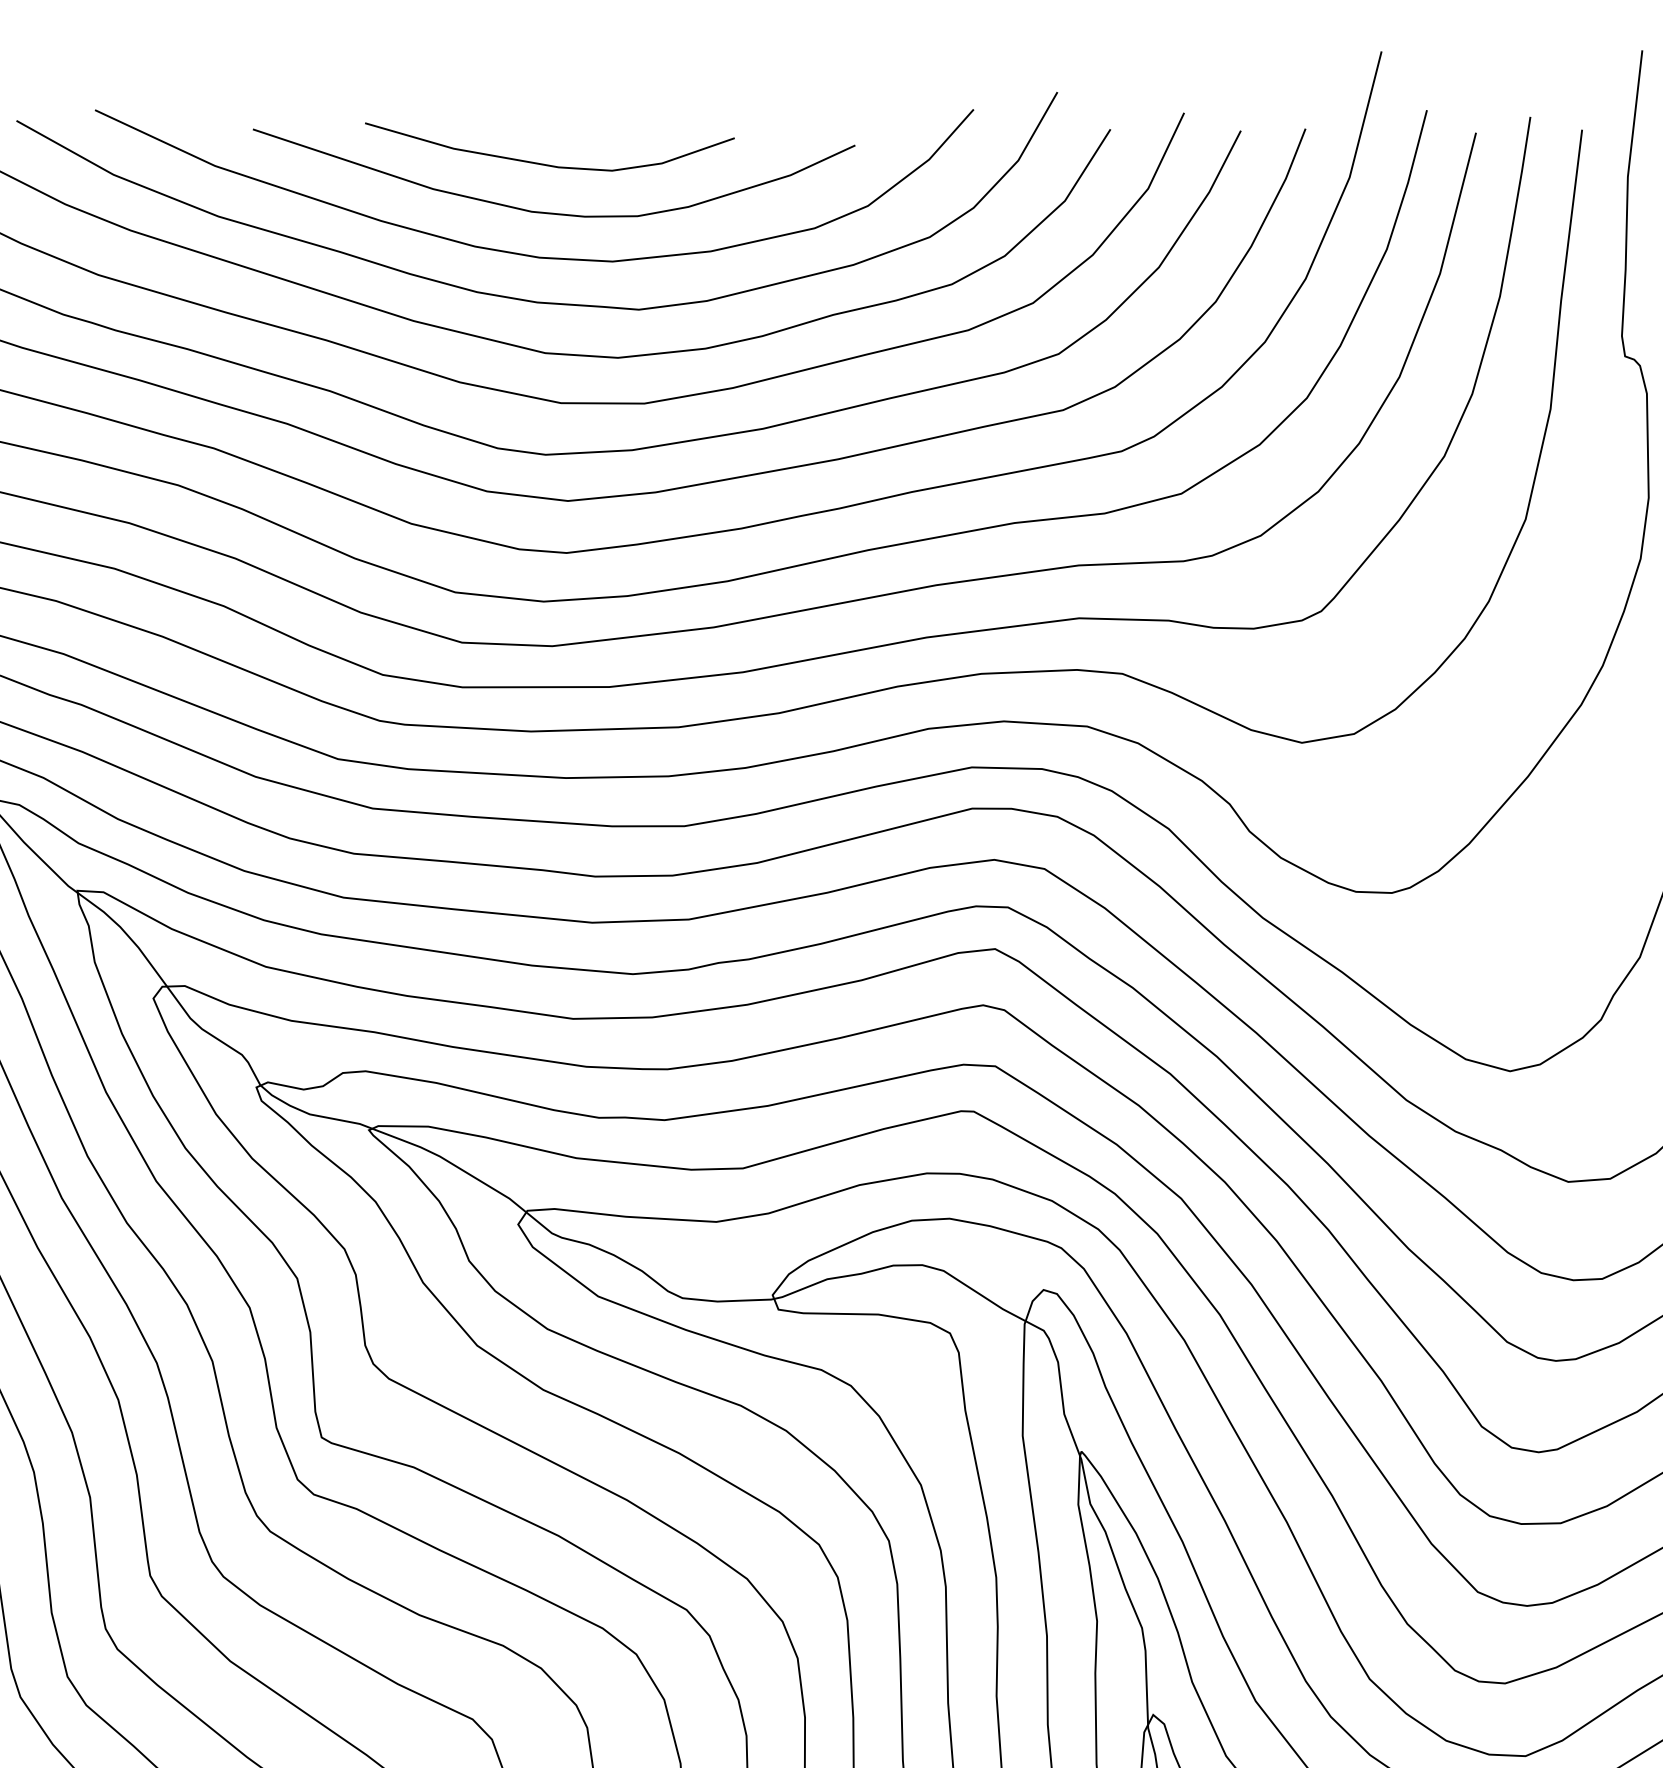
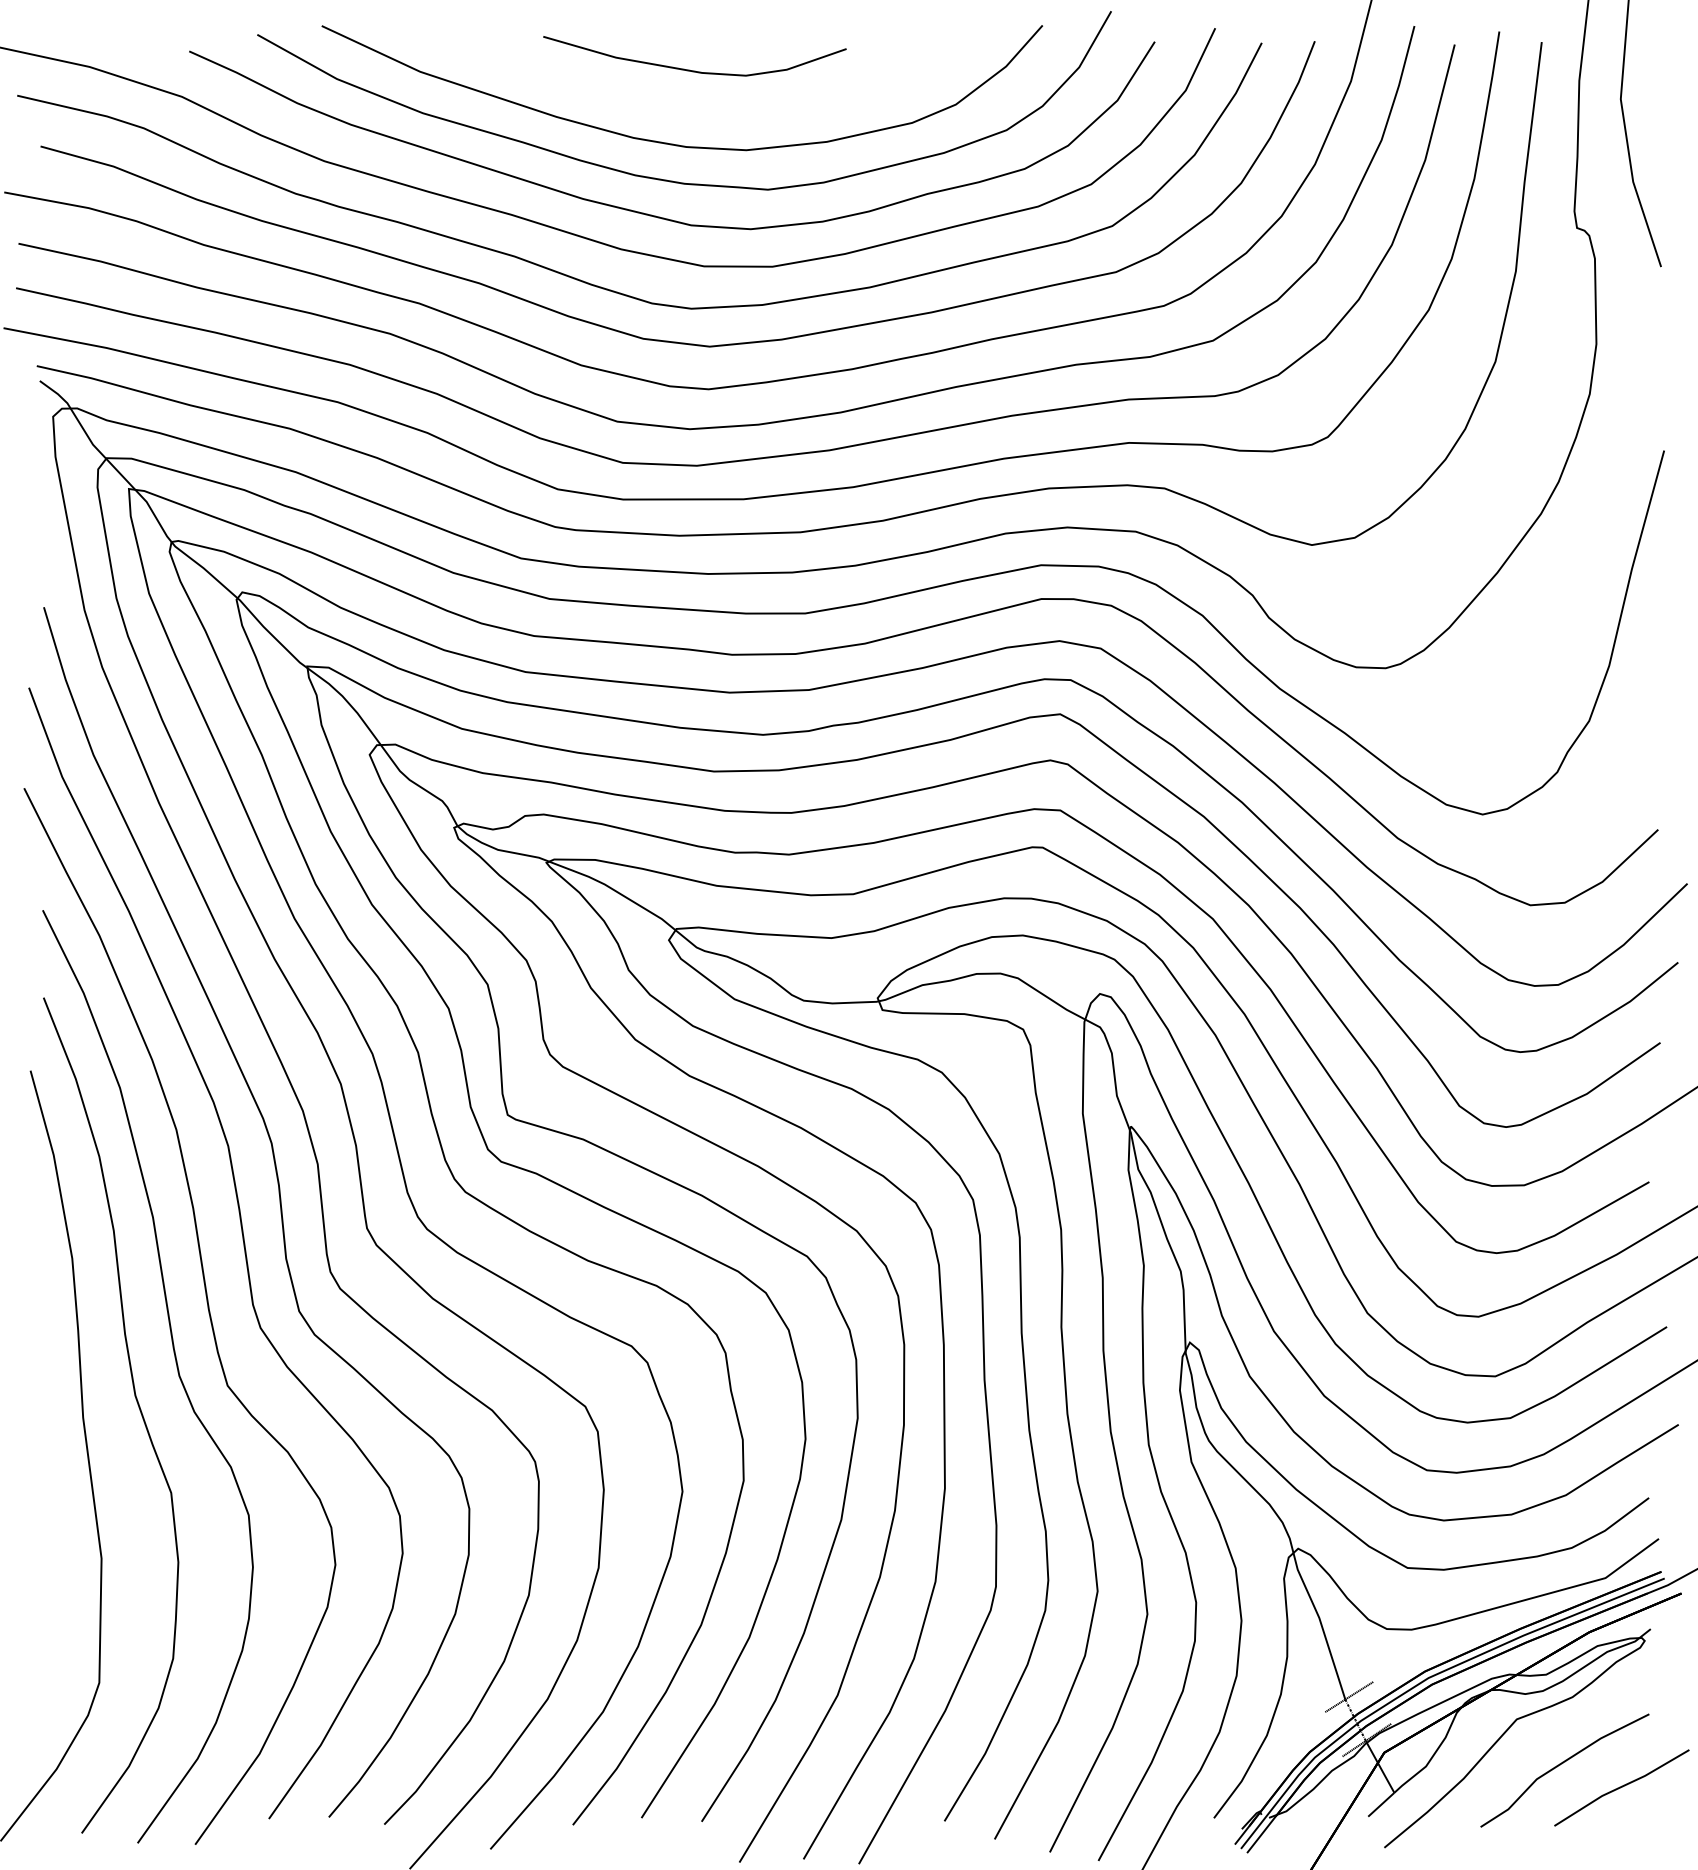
part: (550, 211) -> (695, 109), removed

